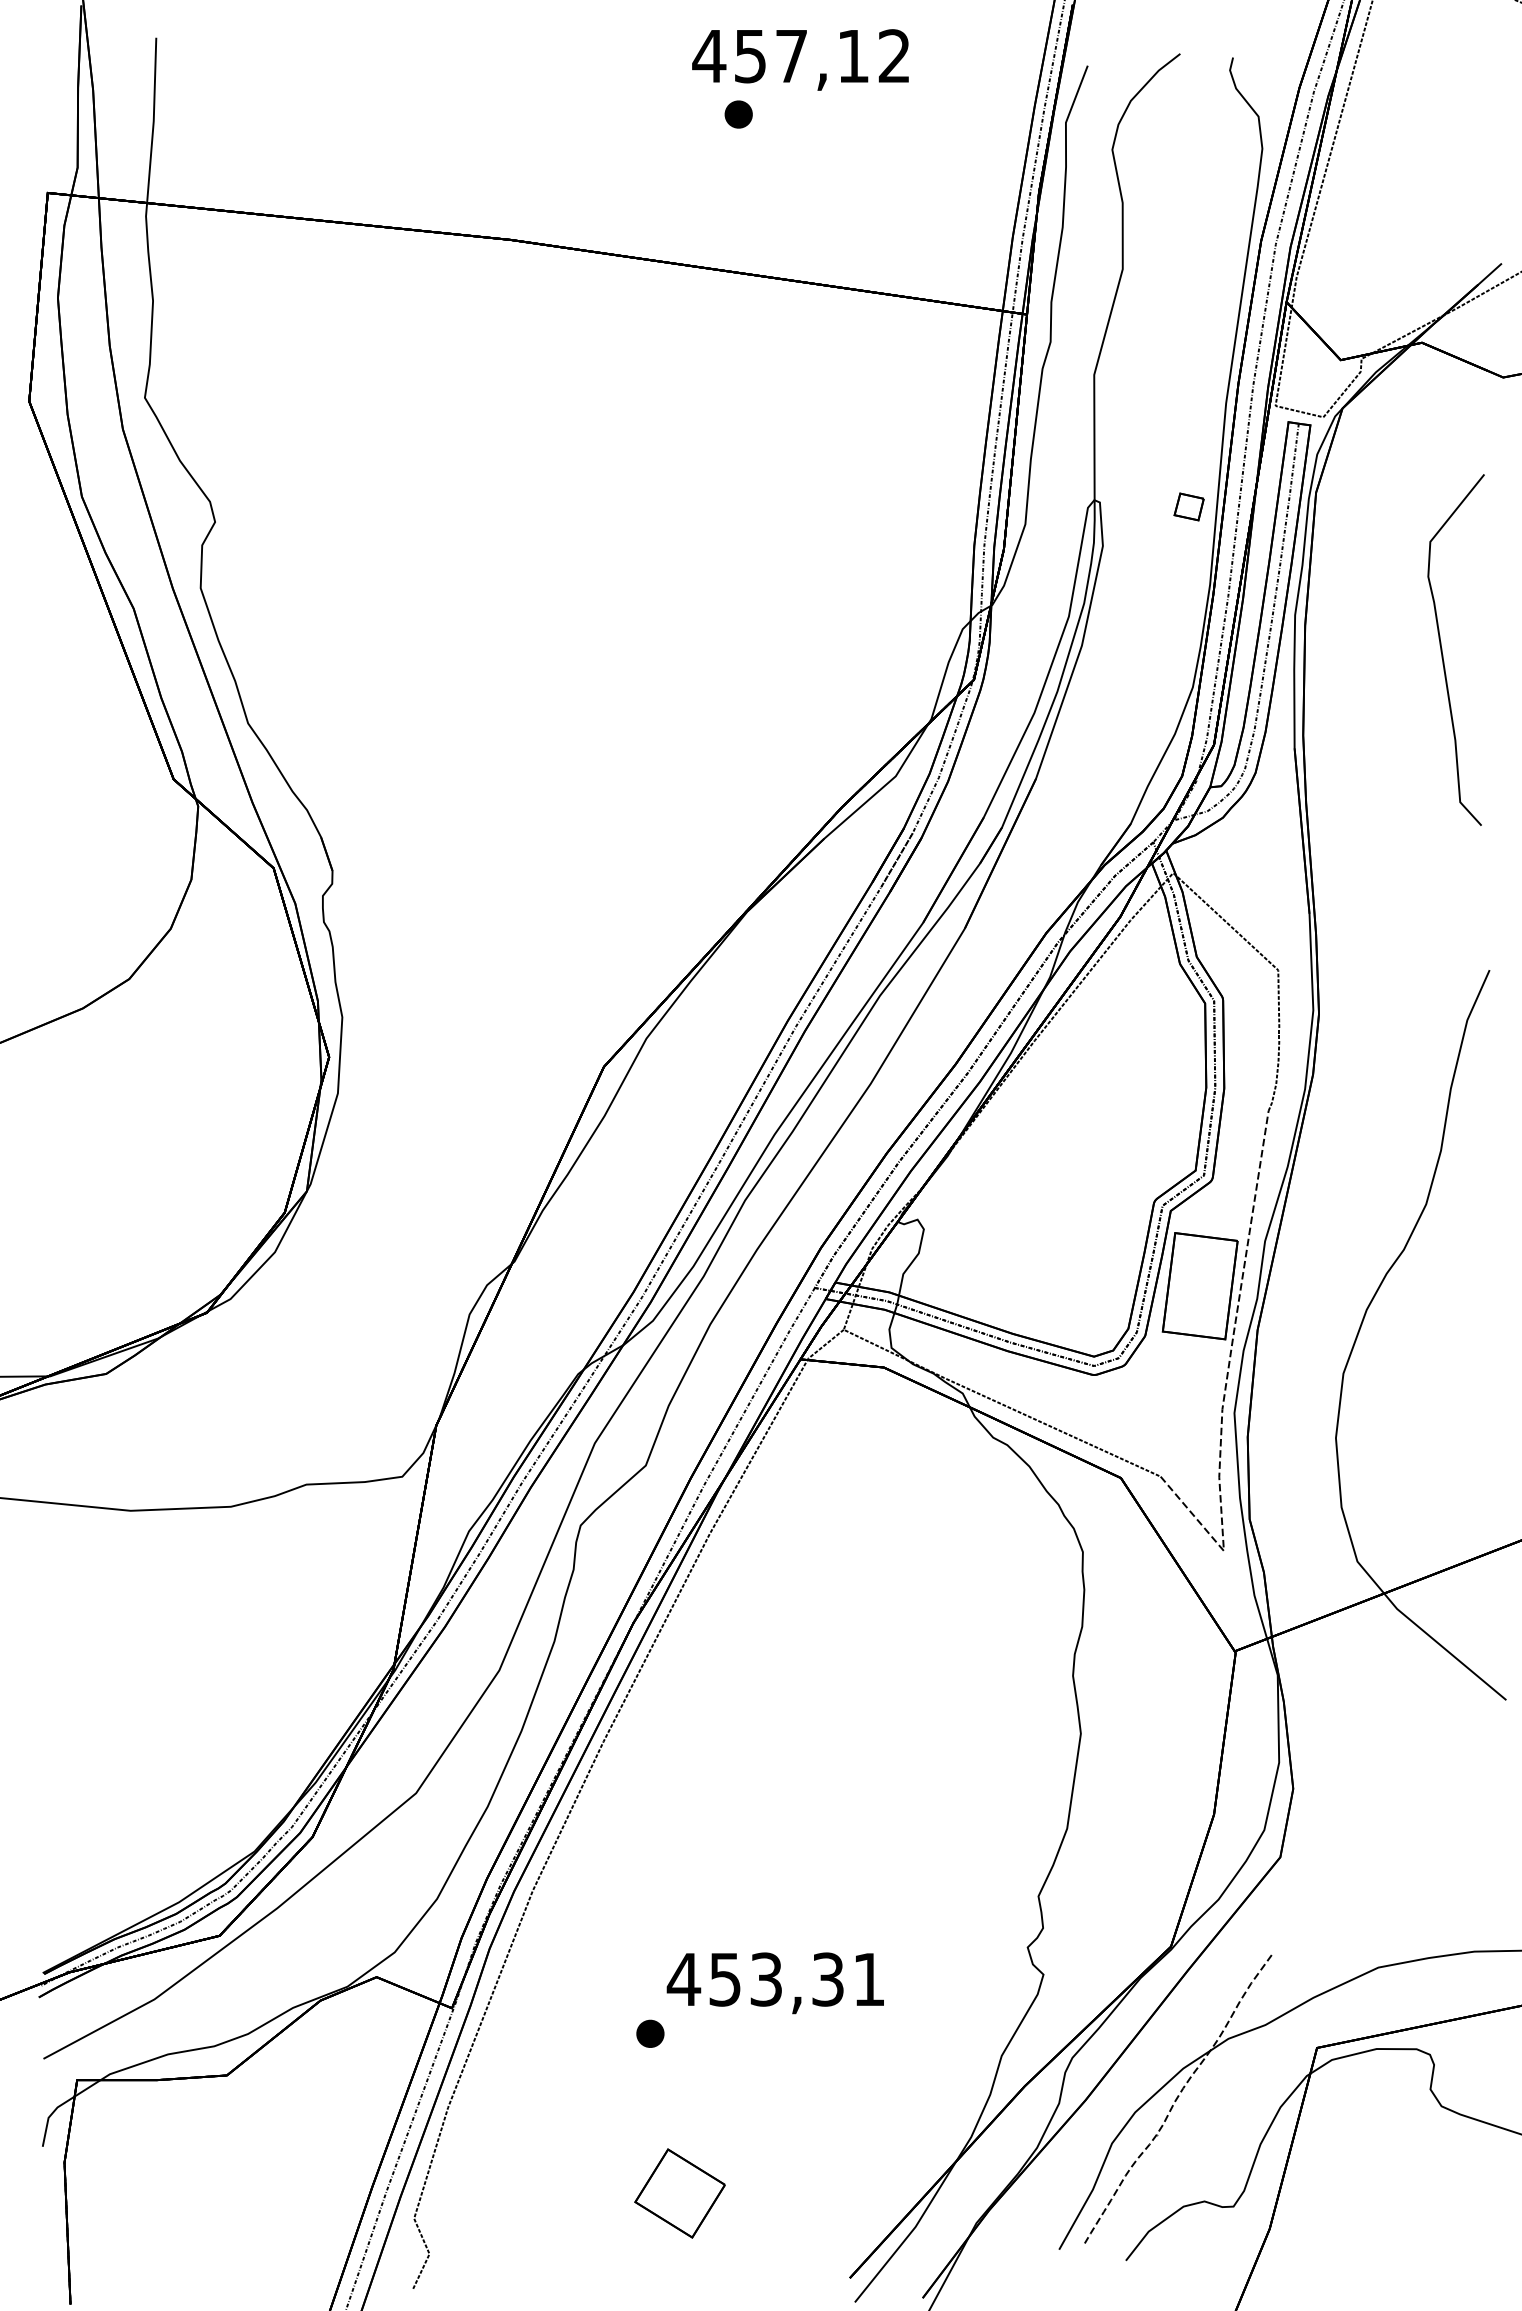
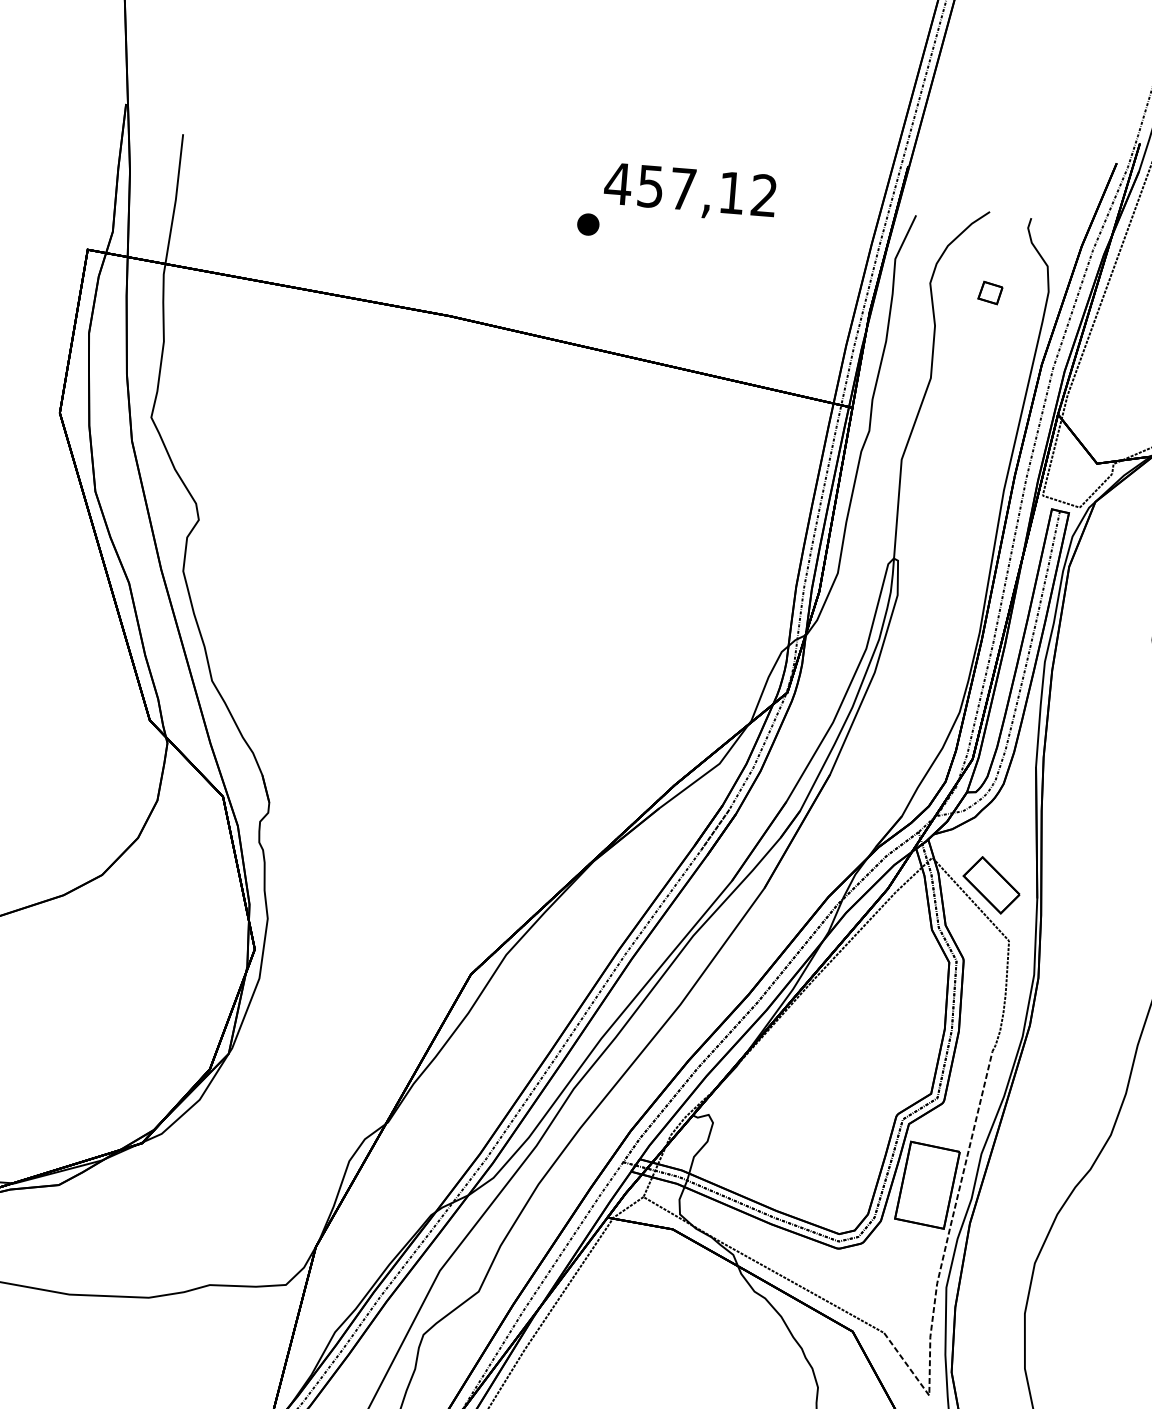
part: (738, 114) -> (588, 224), moved
part: (1188, 506) -> (989, 292), moved
part: (1250, 901) -> (991, 885), added

